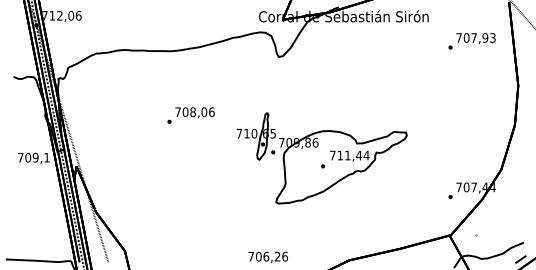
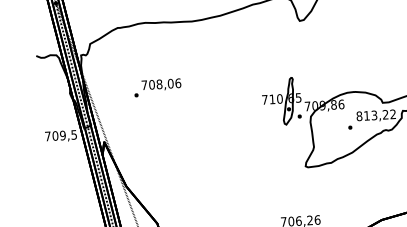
text: (190, 115) -> (157, 87), moved
text: (349, 155) -> (376, 115), 711,44 -> 813,22
text: (46, 157) -> (73, 134), 709,1 -> 709,5

